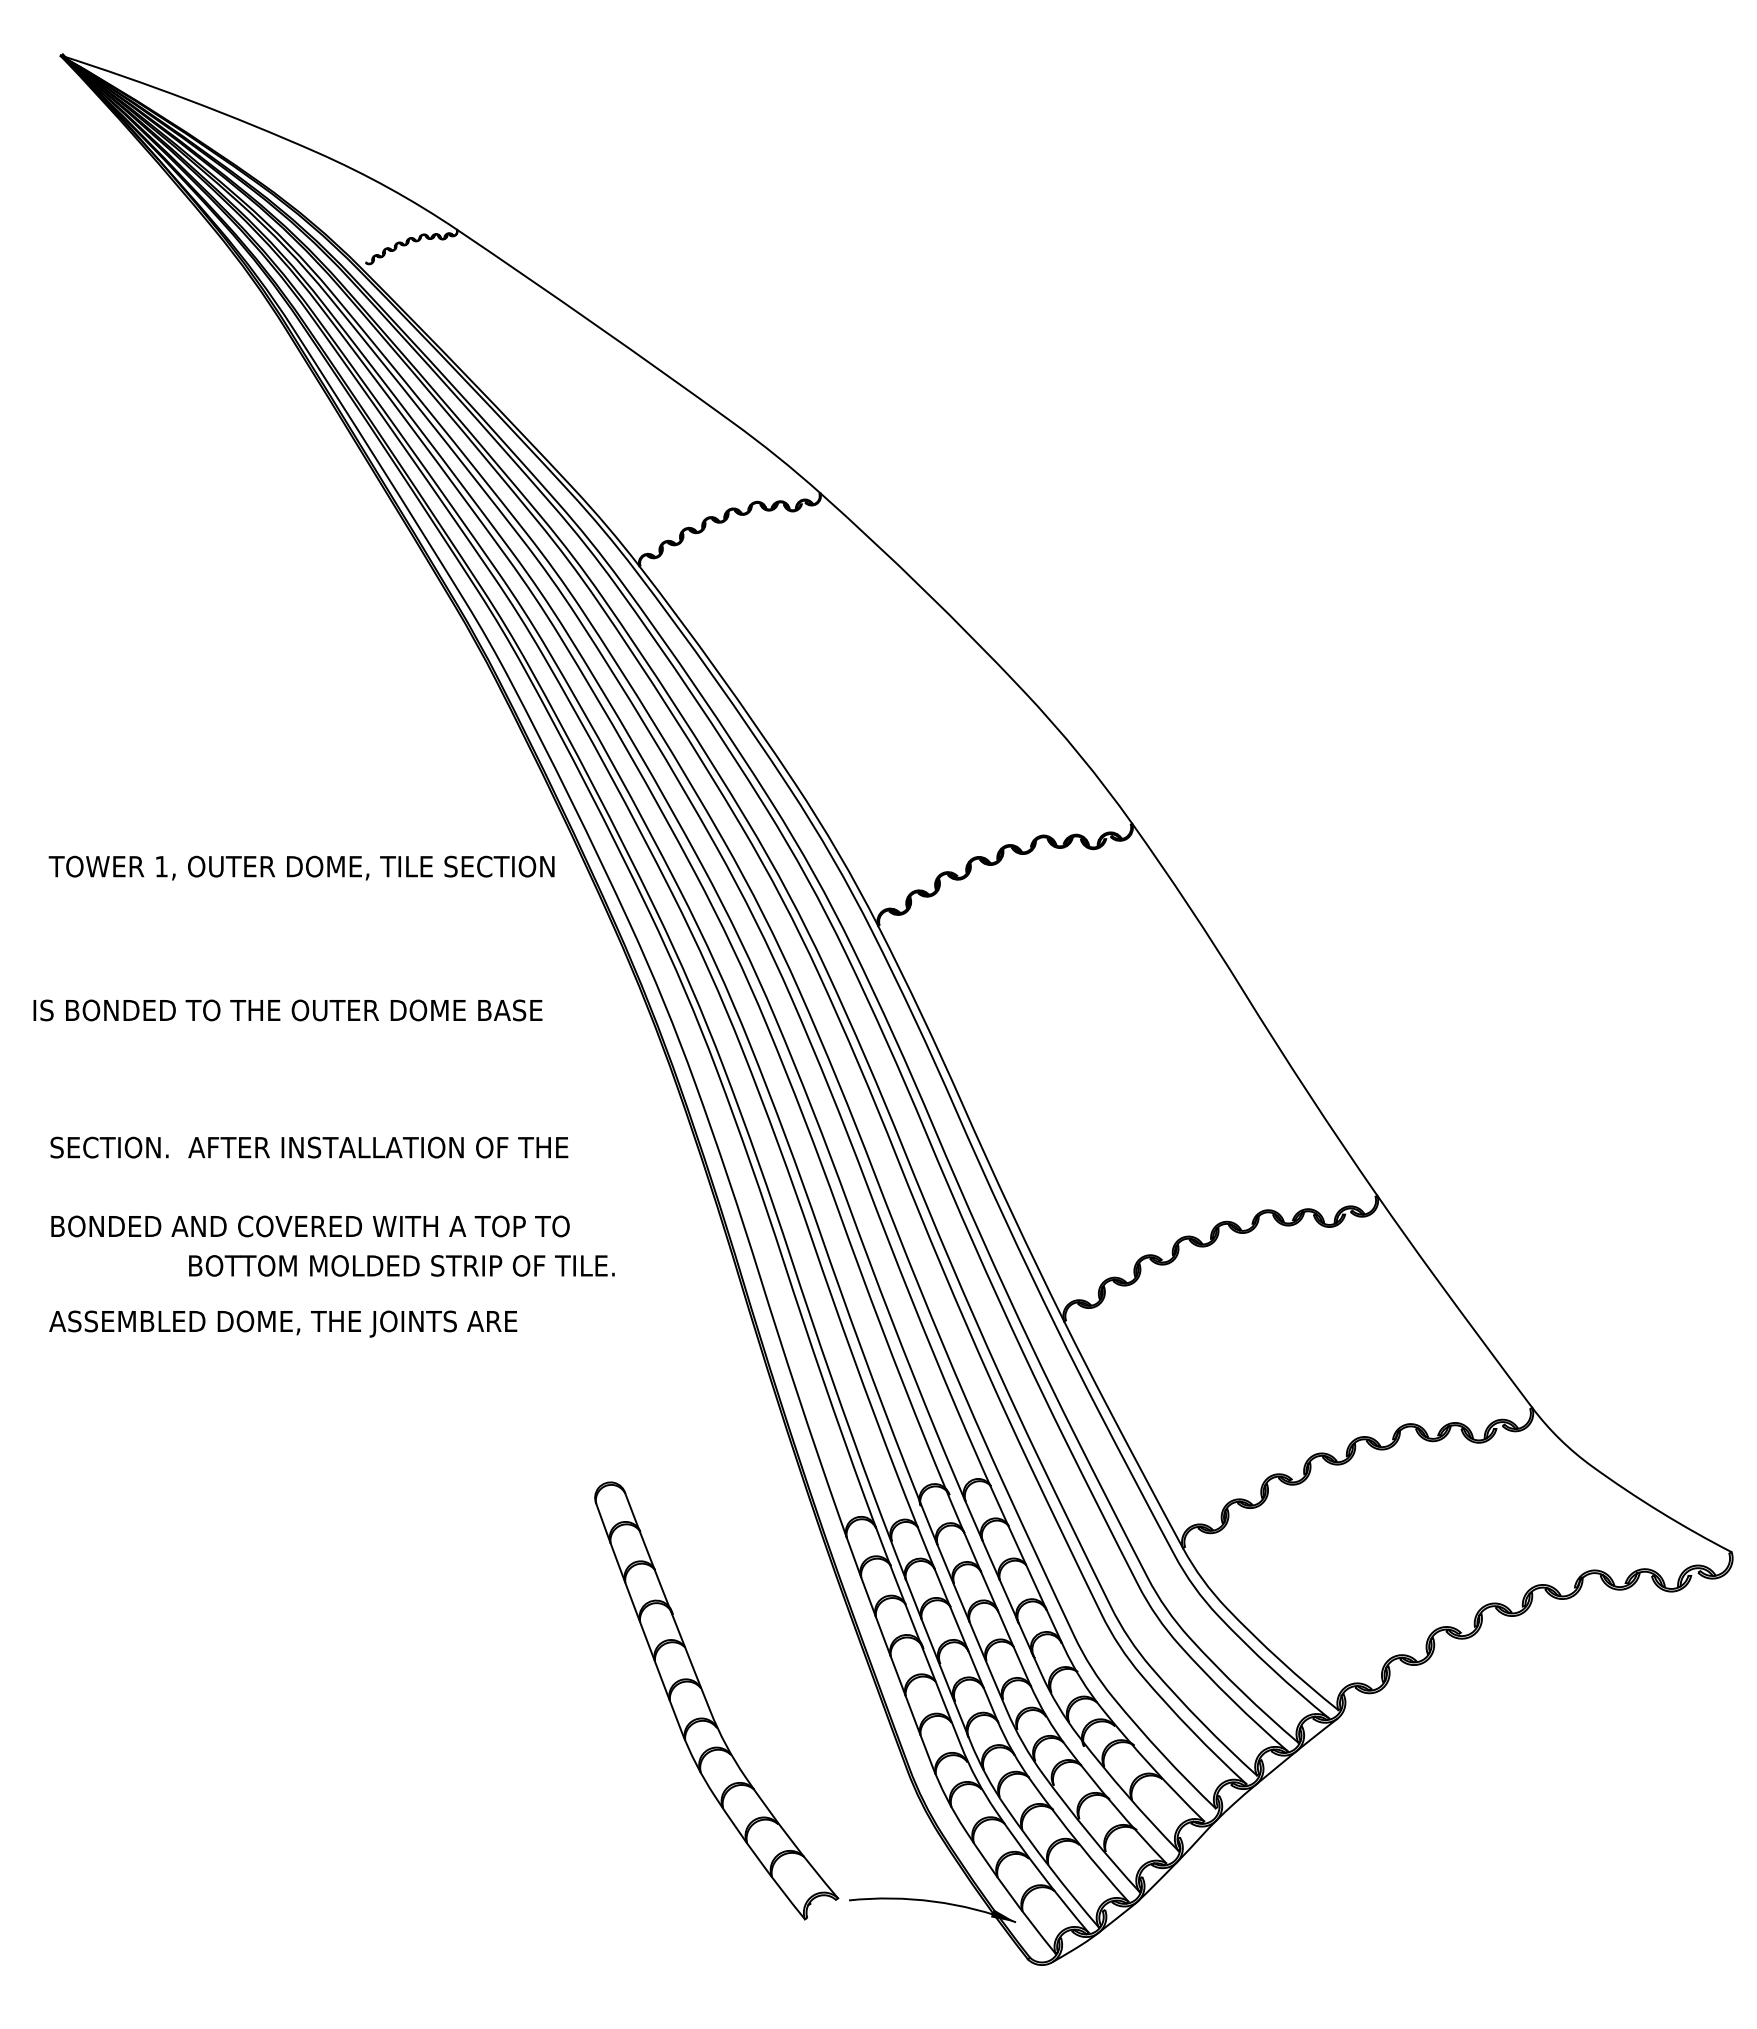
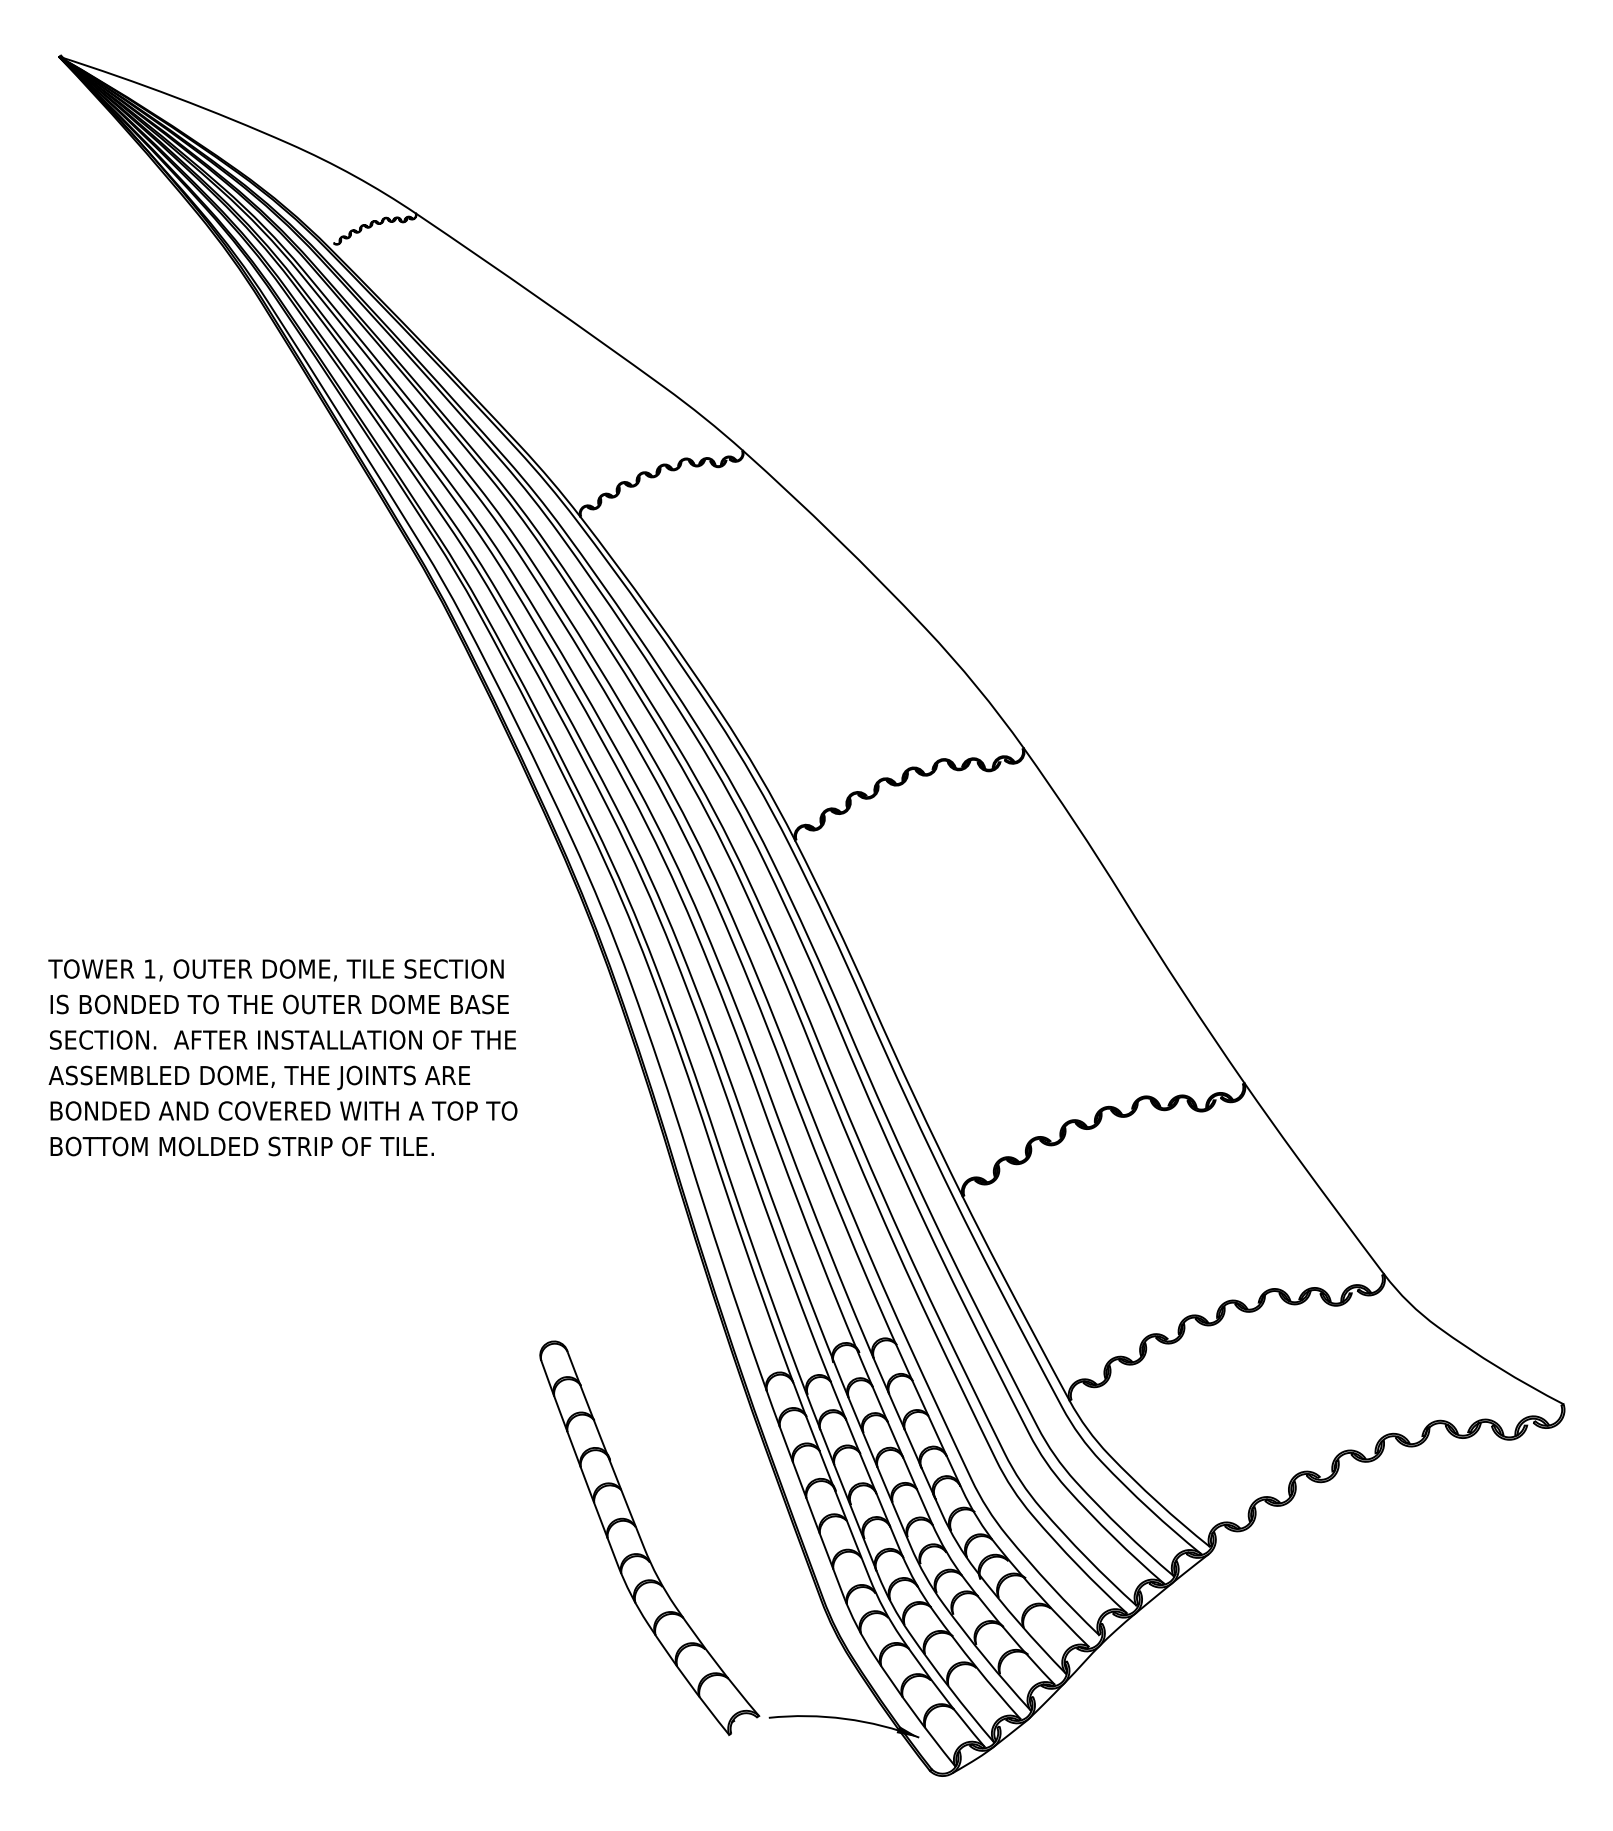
text: (301, 868) -> (275, 970), moved
text: (287, 1010) -> (279, 1004), moved
text: (401, 1265) -> (241, 1146), moved
text: (283, 1323) -> (259, 1077), moved

